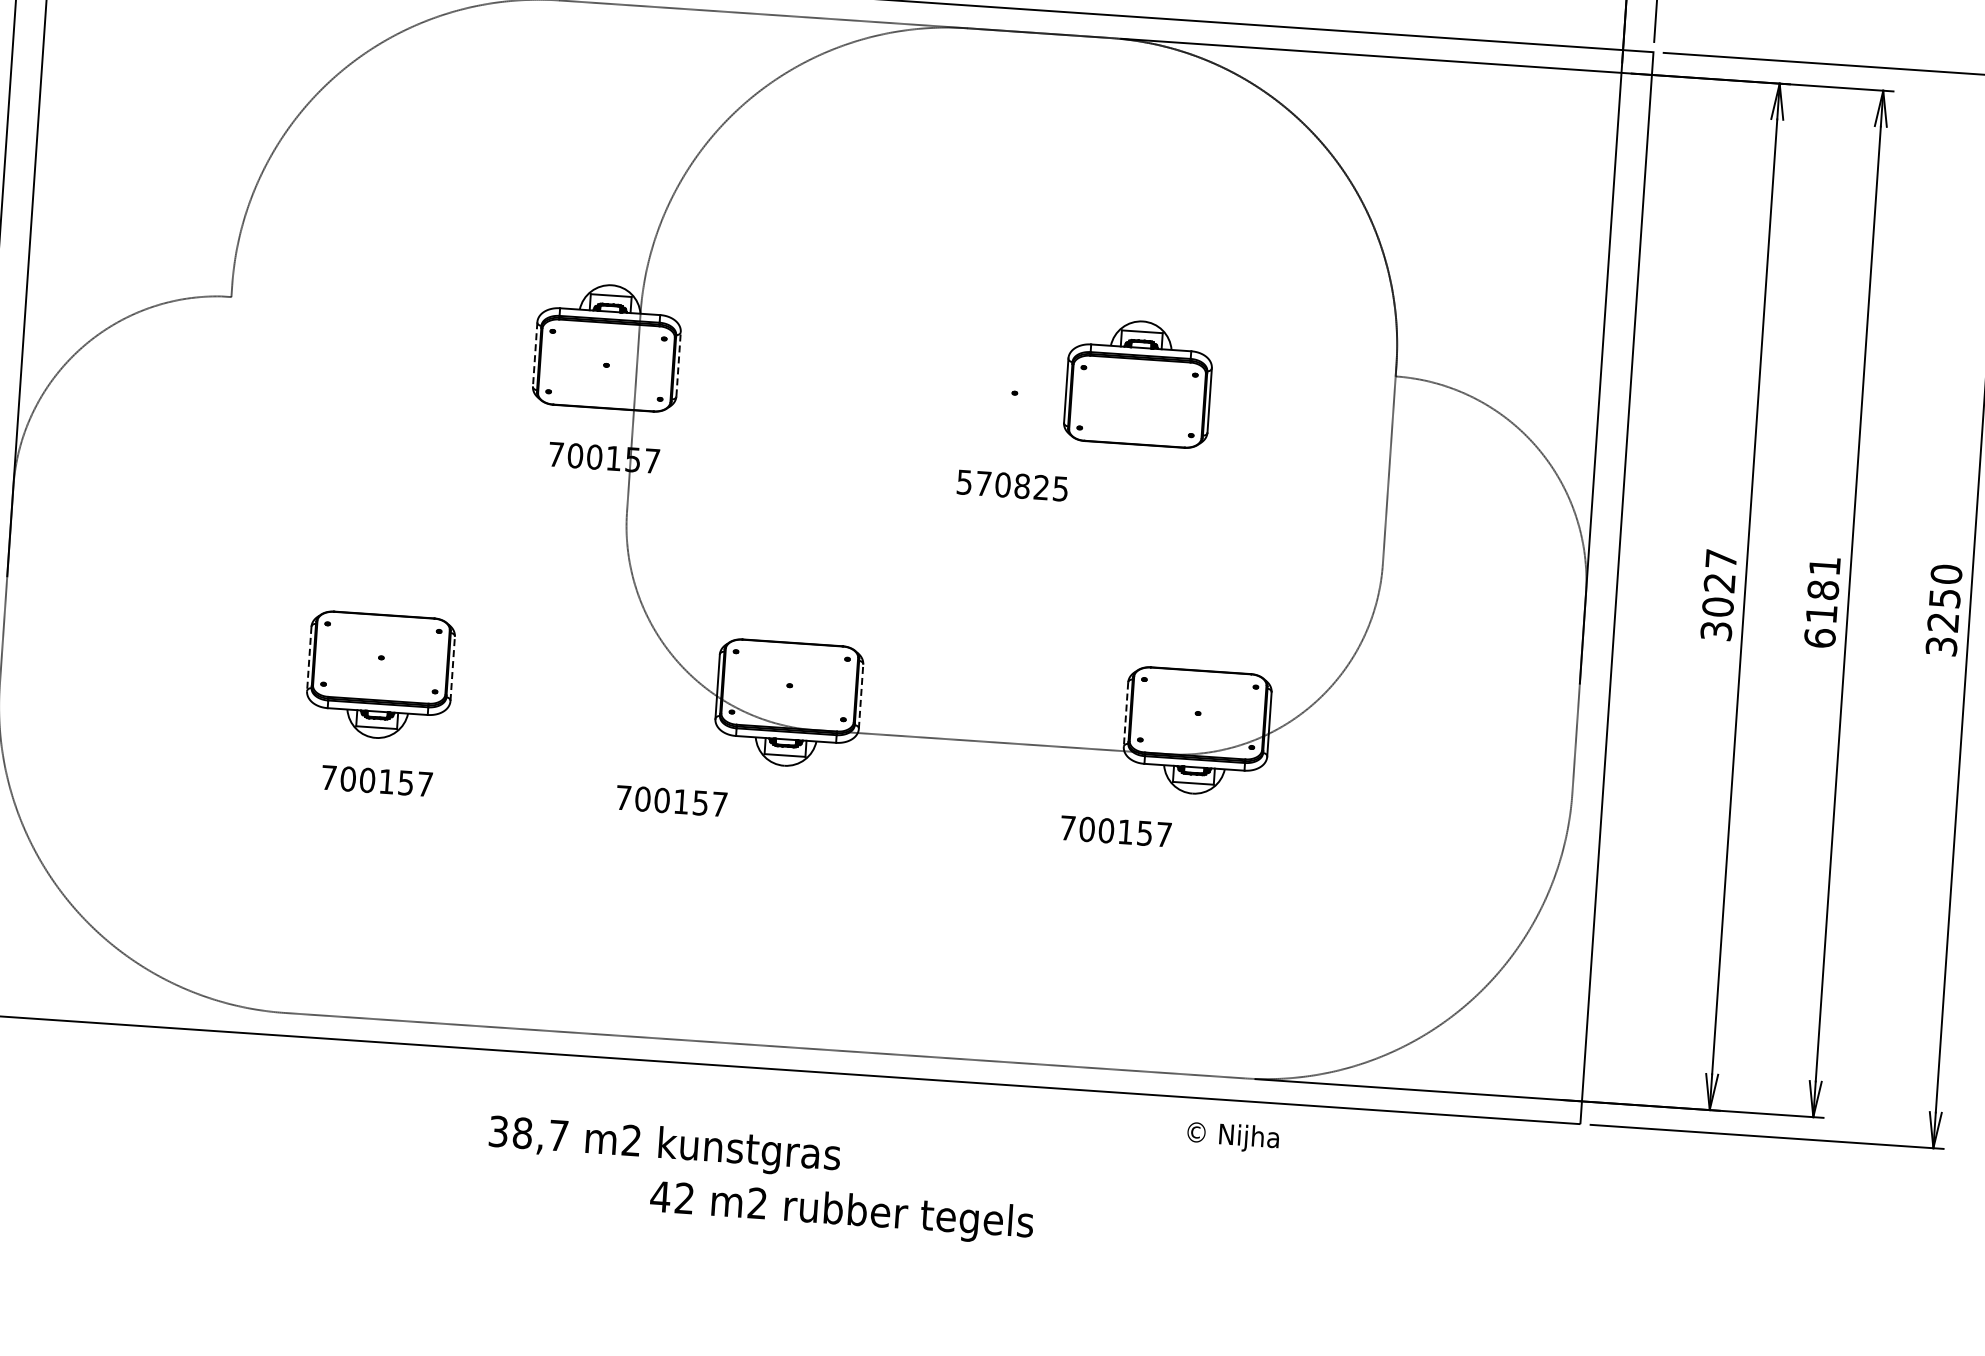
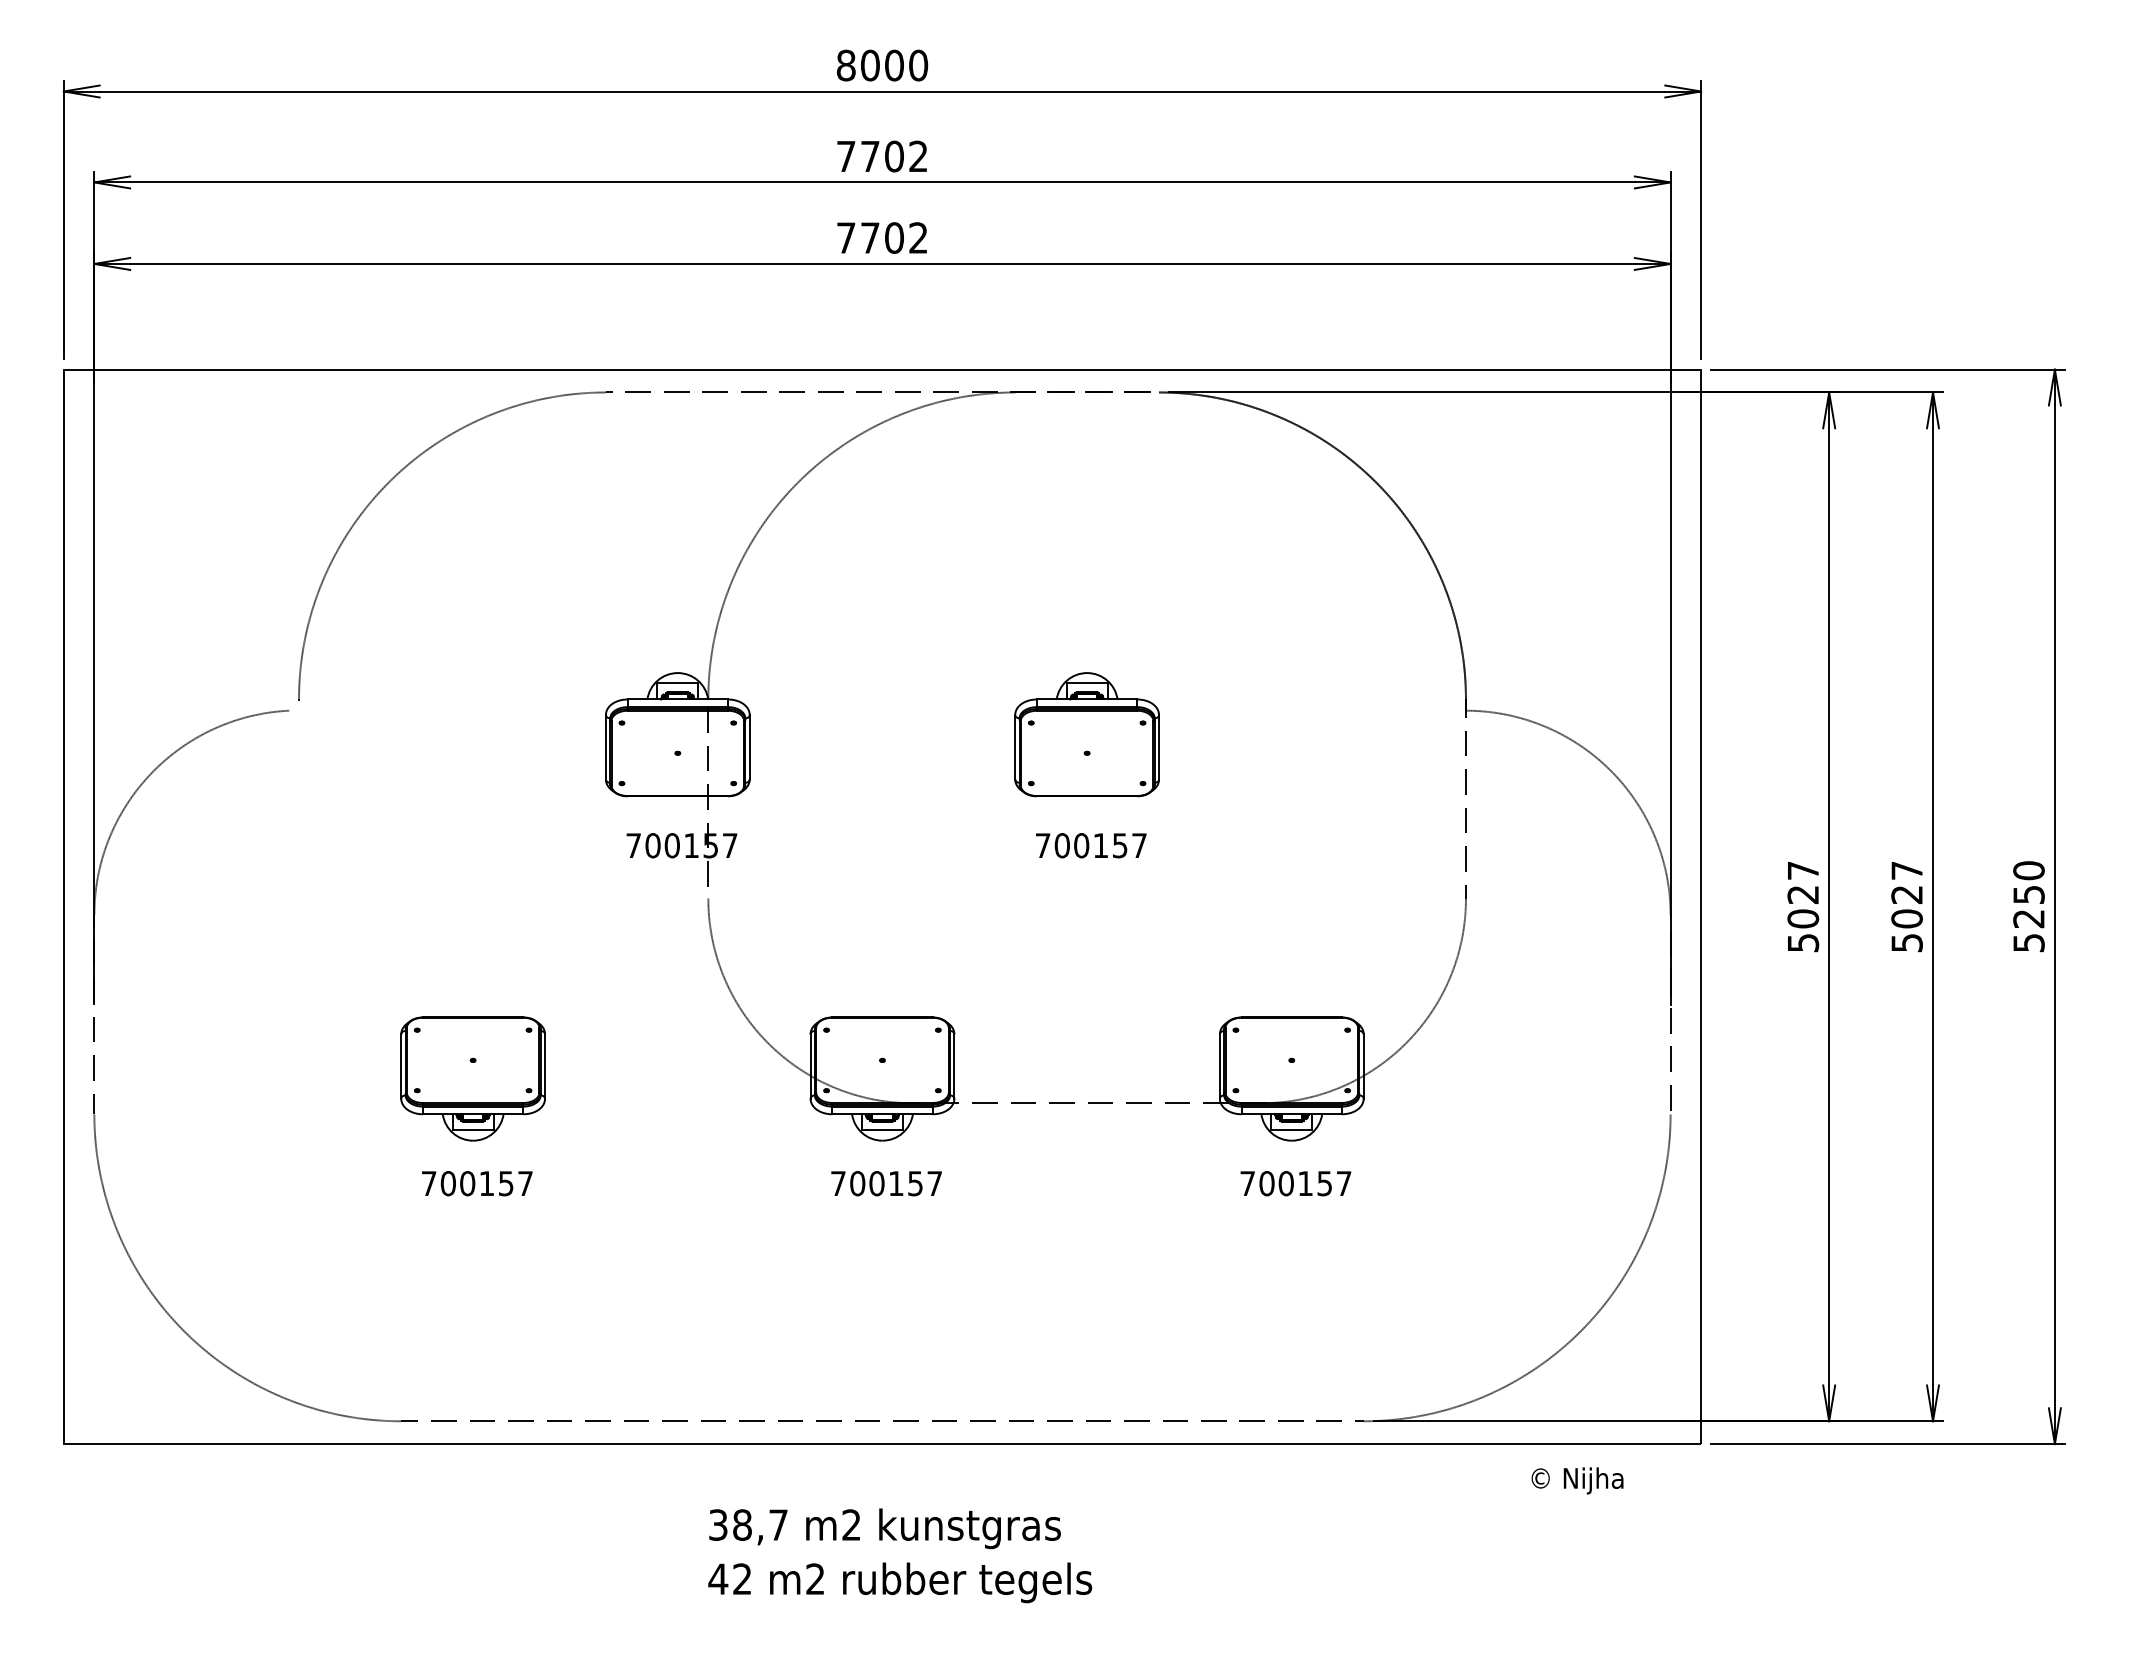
line: (534, 354) -> (605, 747), dashed -> solid
line: (678, 363) -> (749, 746), dashed -> solid
part: (1138, 382) -> (1086, 734), moved
text: (1011, 485) -> (1090, 845), 570825 -> 700157
text: (1821, 602) -> (1906, 907), 6181 -> 5027
text: (1715, 630) -> (1802, 942), 3027 -> 5027
text: (1941, 645) -> (2028, 942), 3250 -> 5250
line: (309, 660) -> (401, 1067), dashed -> solid
line: (453, 668) -> (545, 1066), dashed -> solid
line: (861, 696) -> (954, 1066), dashed -> solid
line: (1125, 715) -> (1219, 1067), dashed -> solid
text: (671, 801) -> (886, 1183), moved
text: (1115, 831) -> (1295, 1183), moved
text: (1233, 1136) -> (1577, 1480), moved
text: (664, 1146) -> (884, 1528), moved
text: (842, 1212) -> (900, 1582), moved

